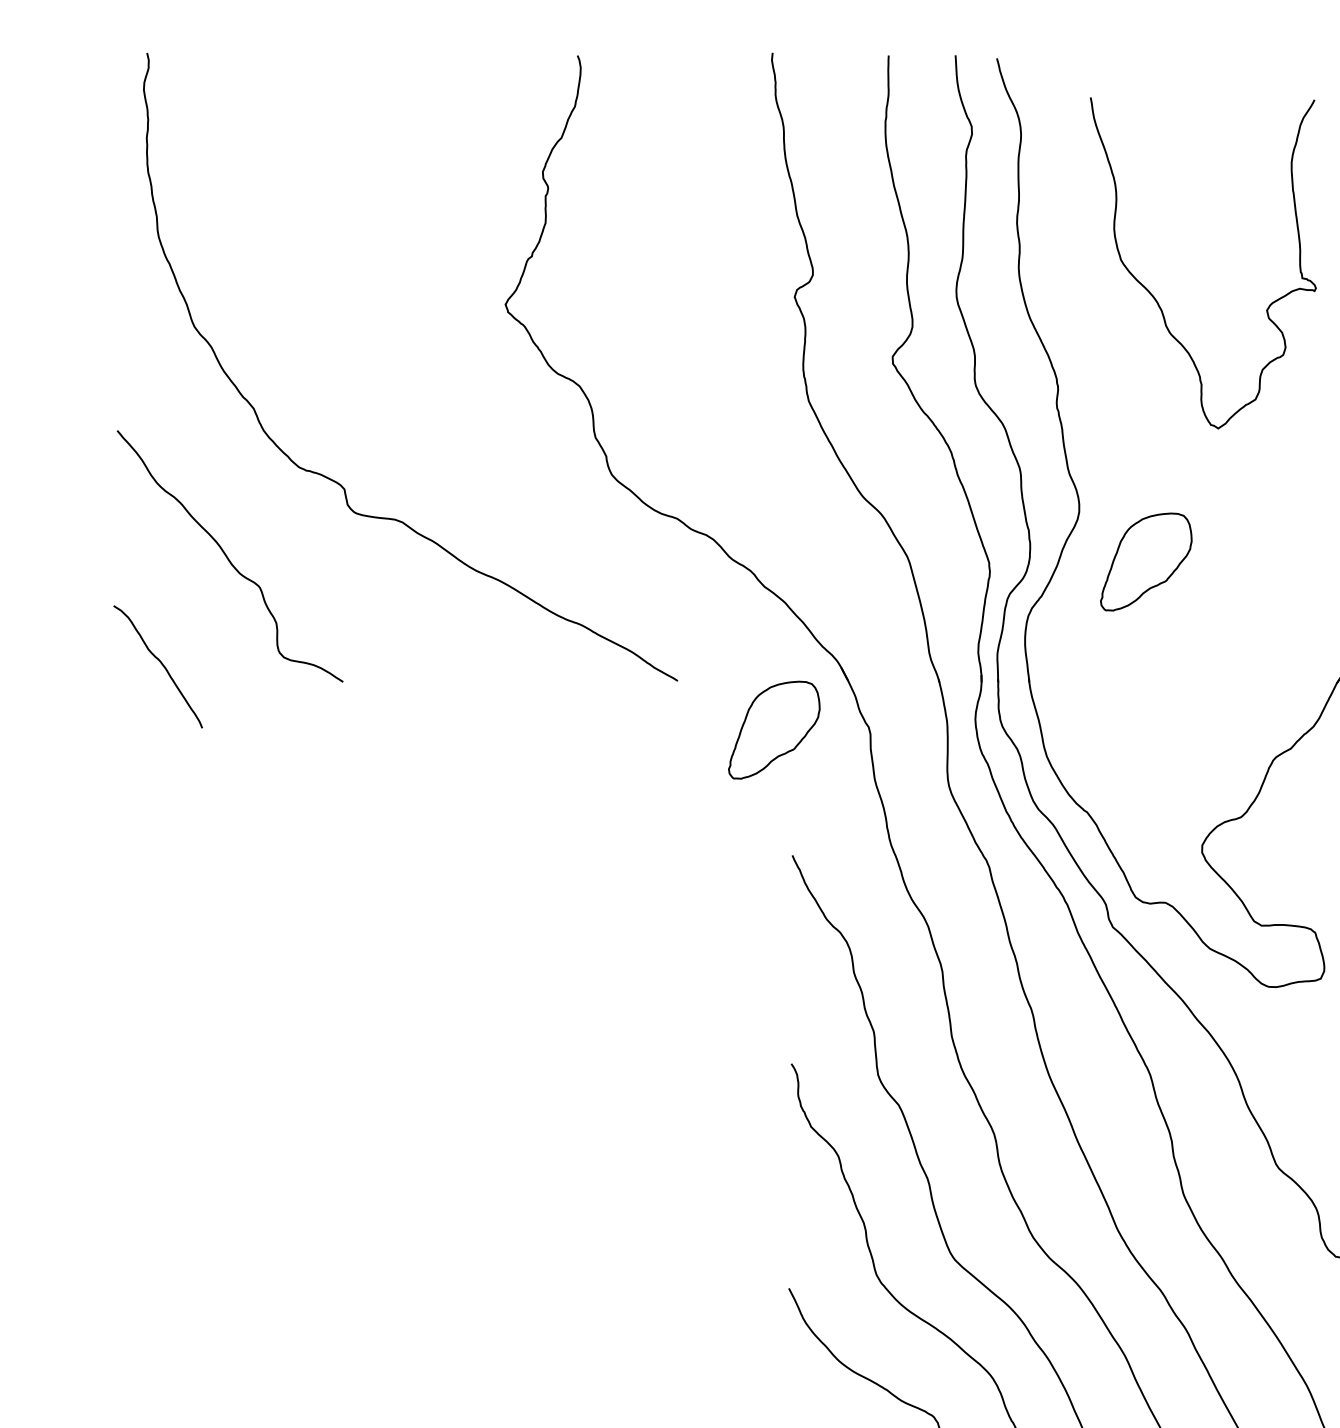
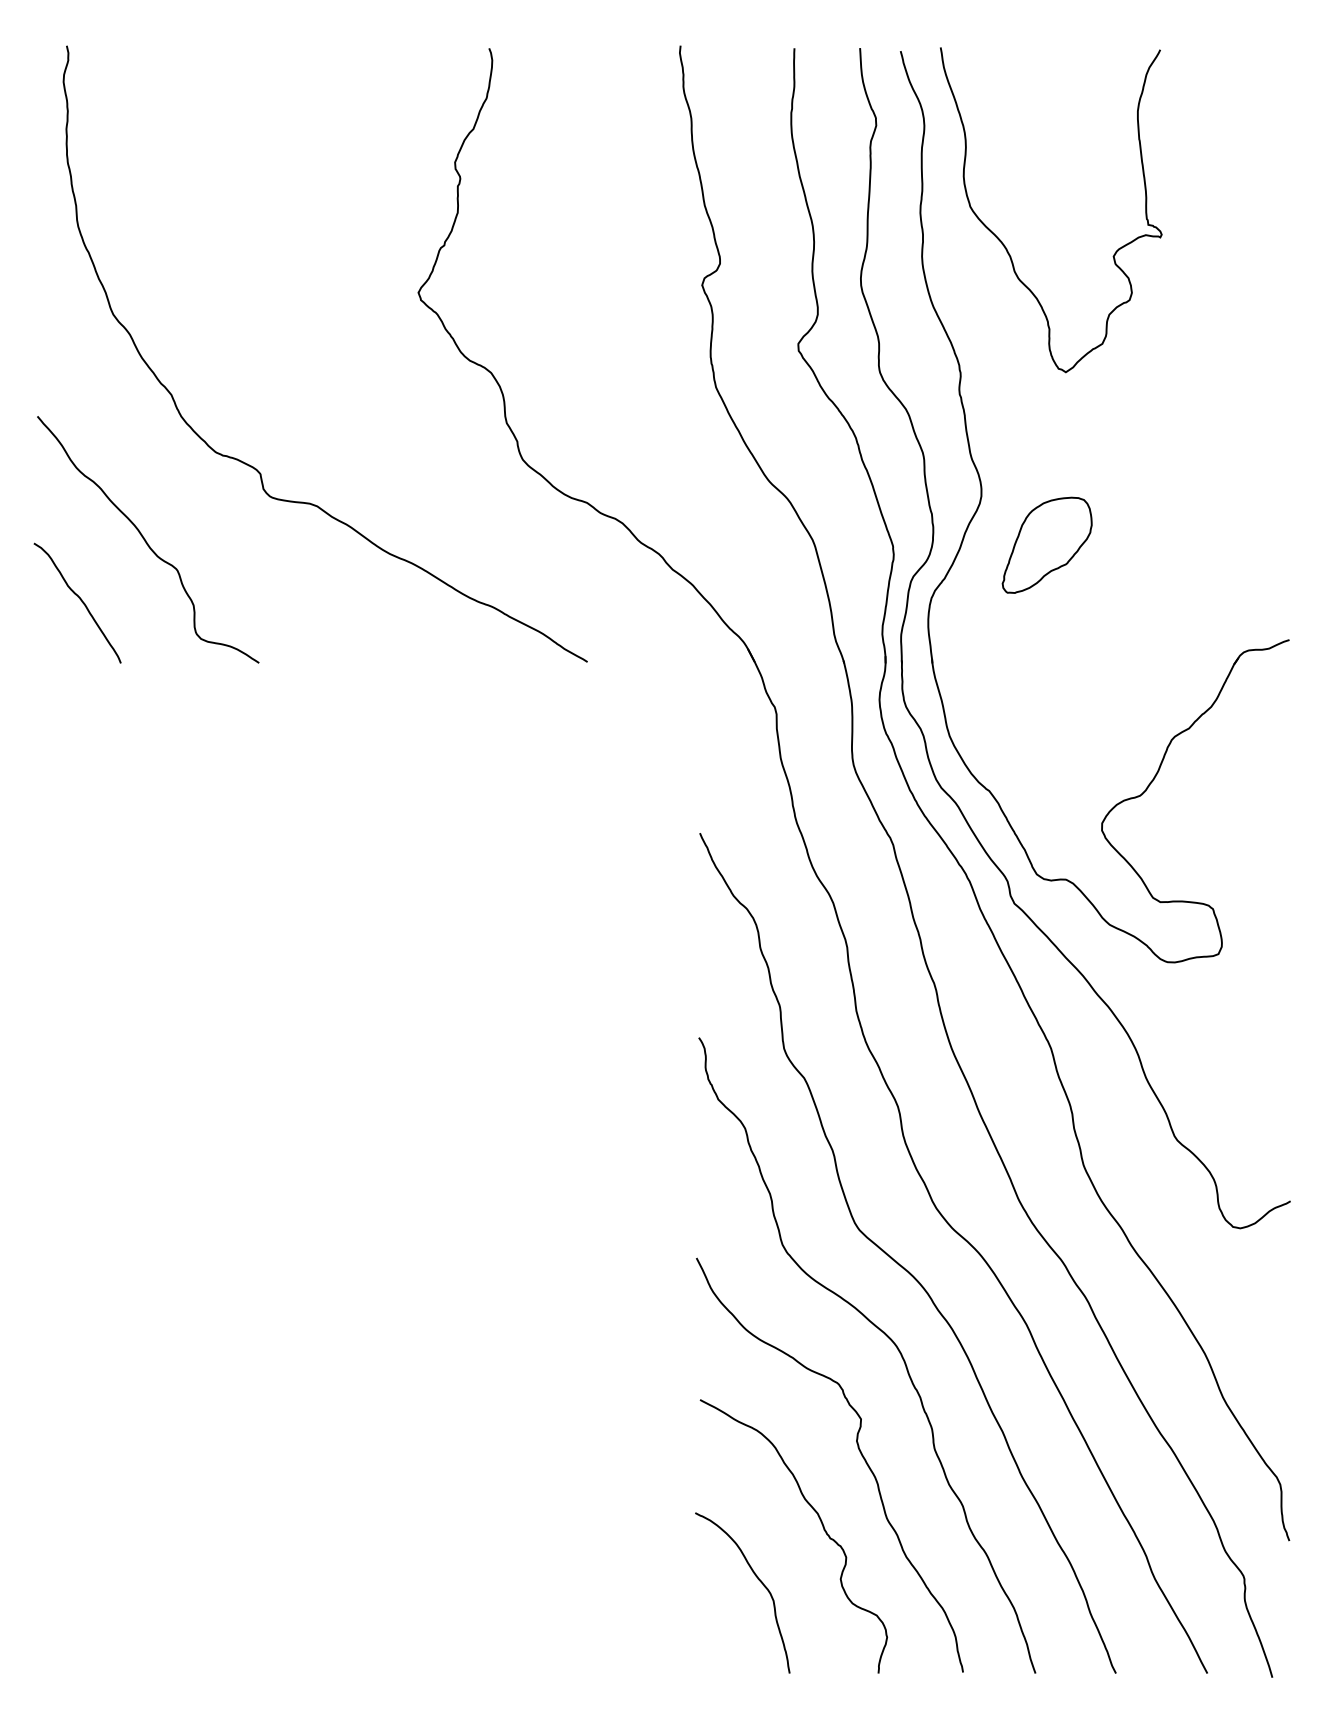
curve: (1156, 299) -> (1005, 245), moved
curve: (160, 663) -> (79, 599), moved
part: (773, 729) -> (681, 709), removed

